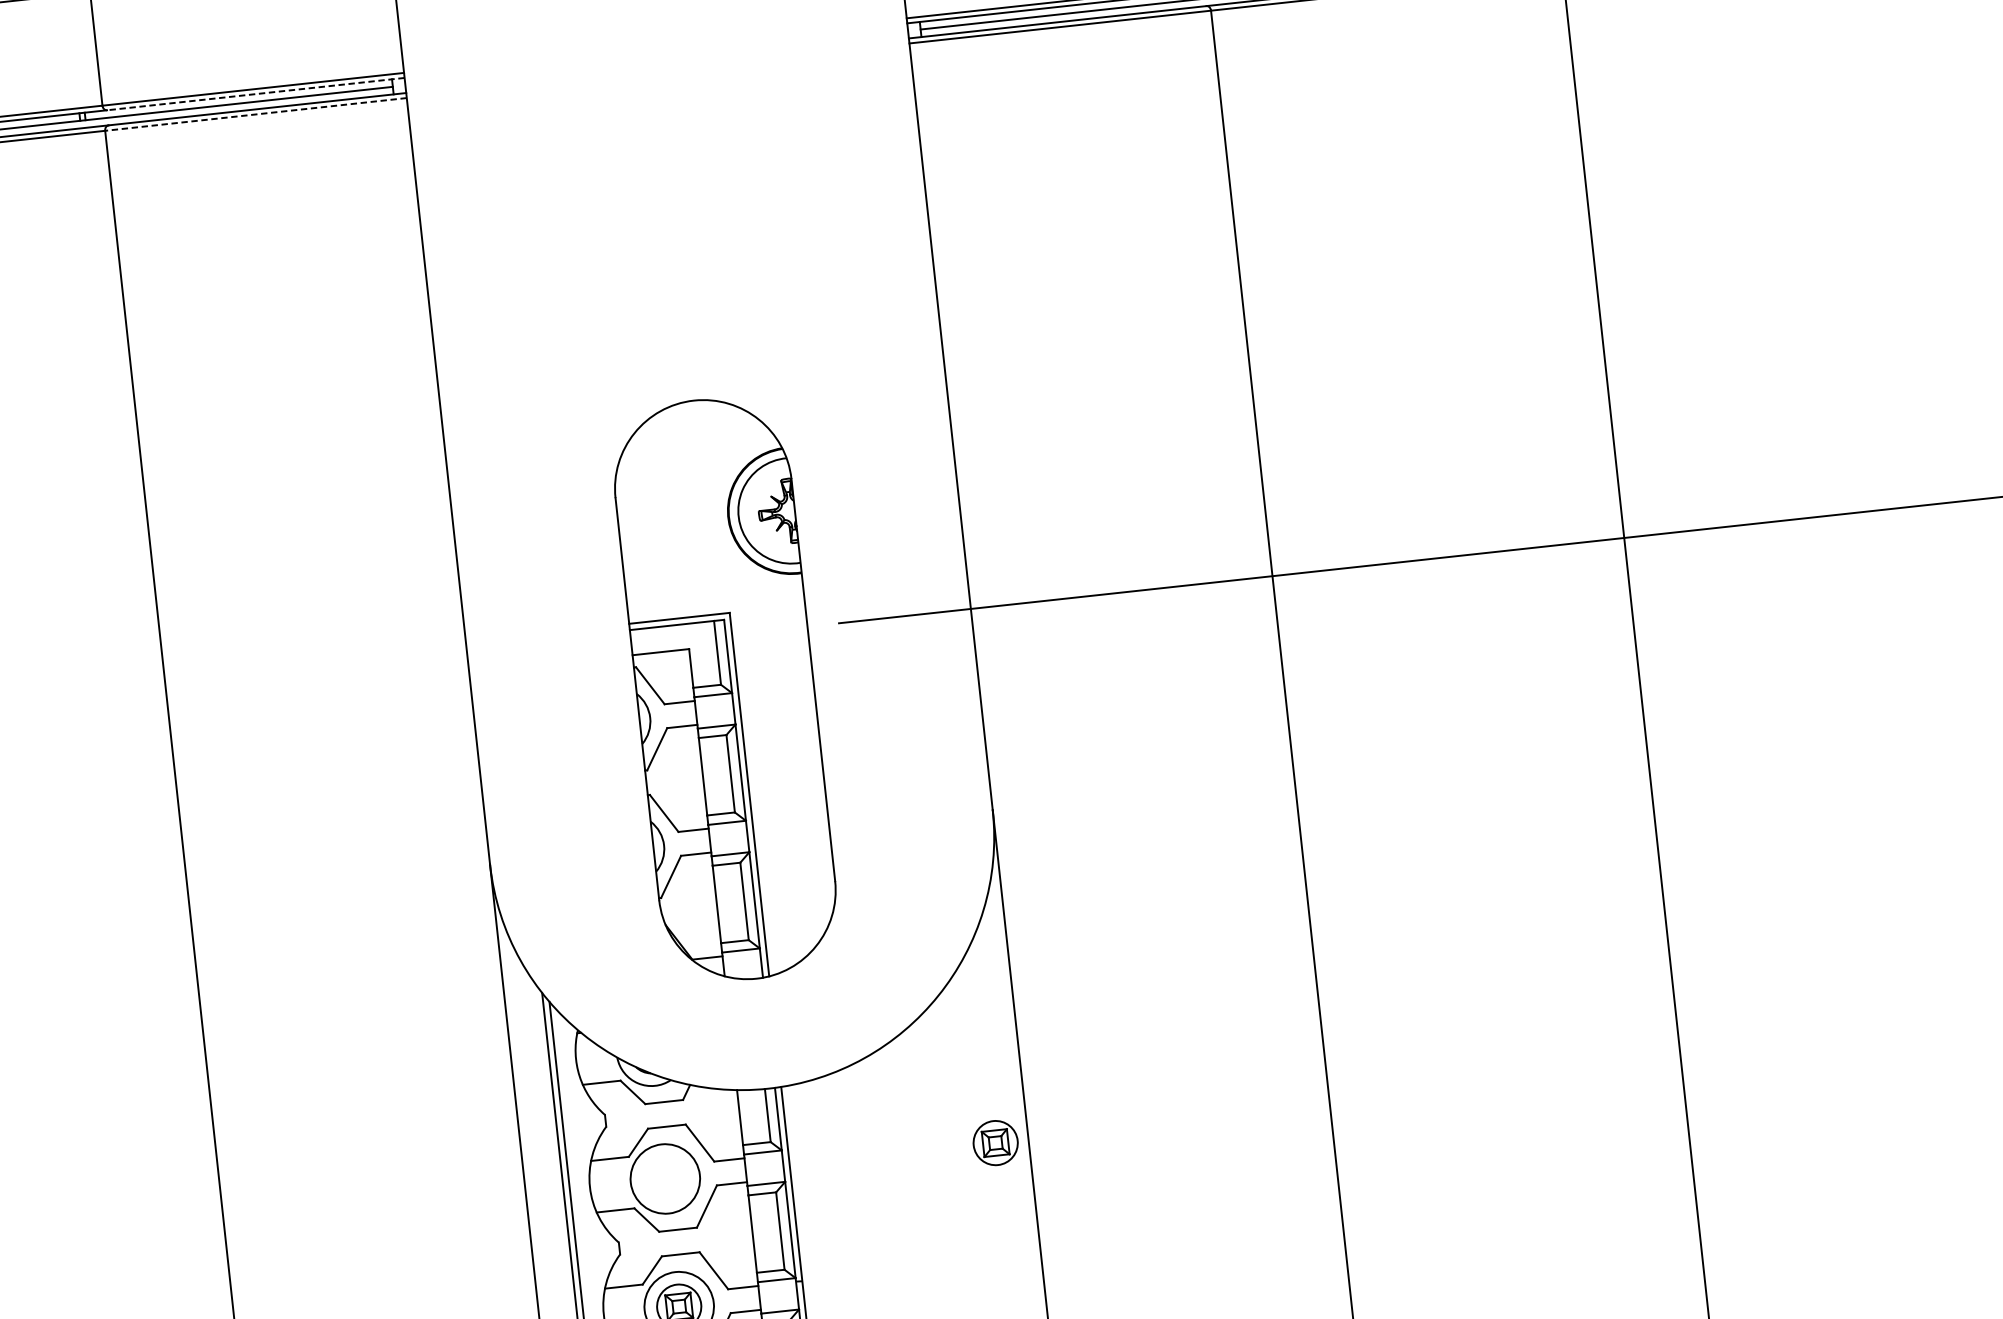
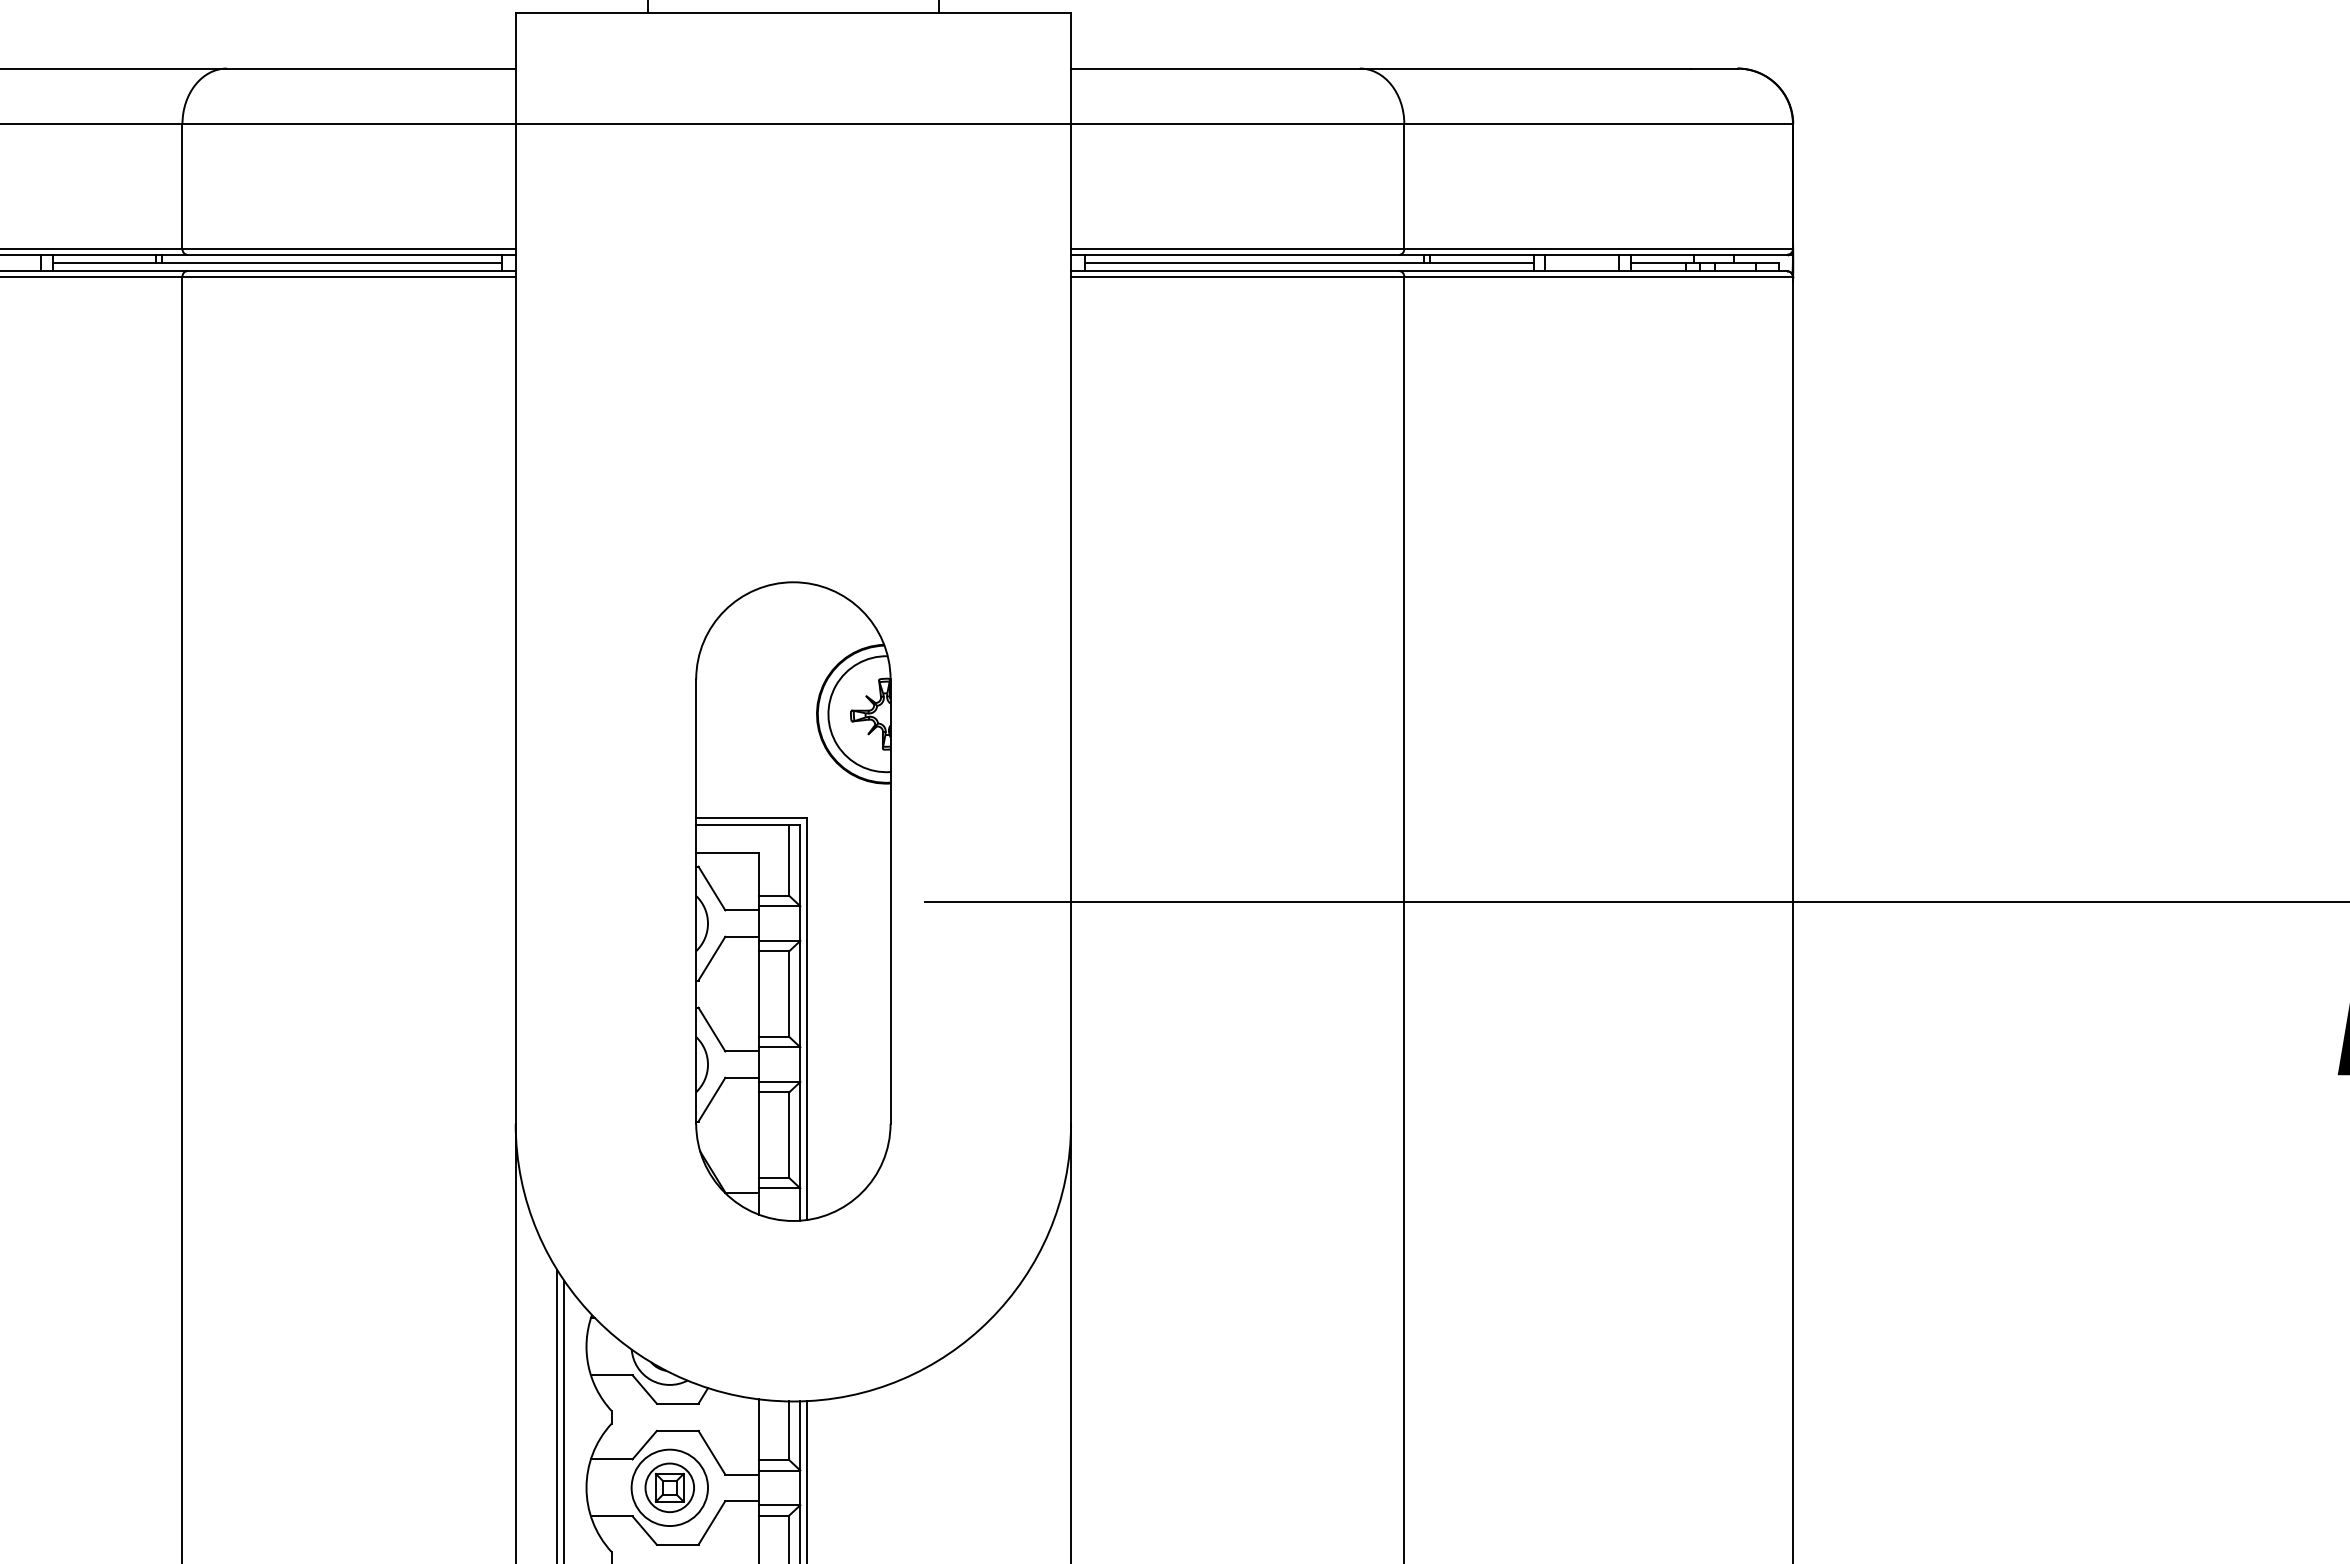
line: (255, 94) -> (350, 254), dashed -> solid
line: (256, 114) -> (349, 276), dashed -> solid
part: (725, 689) -> (793, 901), moved
part: (995, 1142) -> (669, 1487), moved

